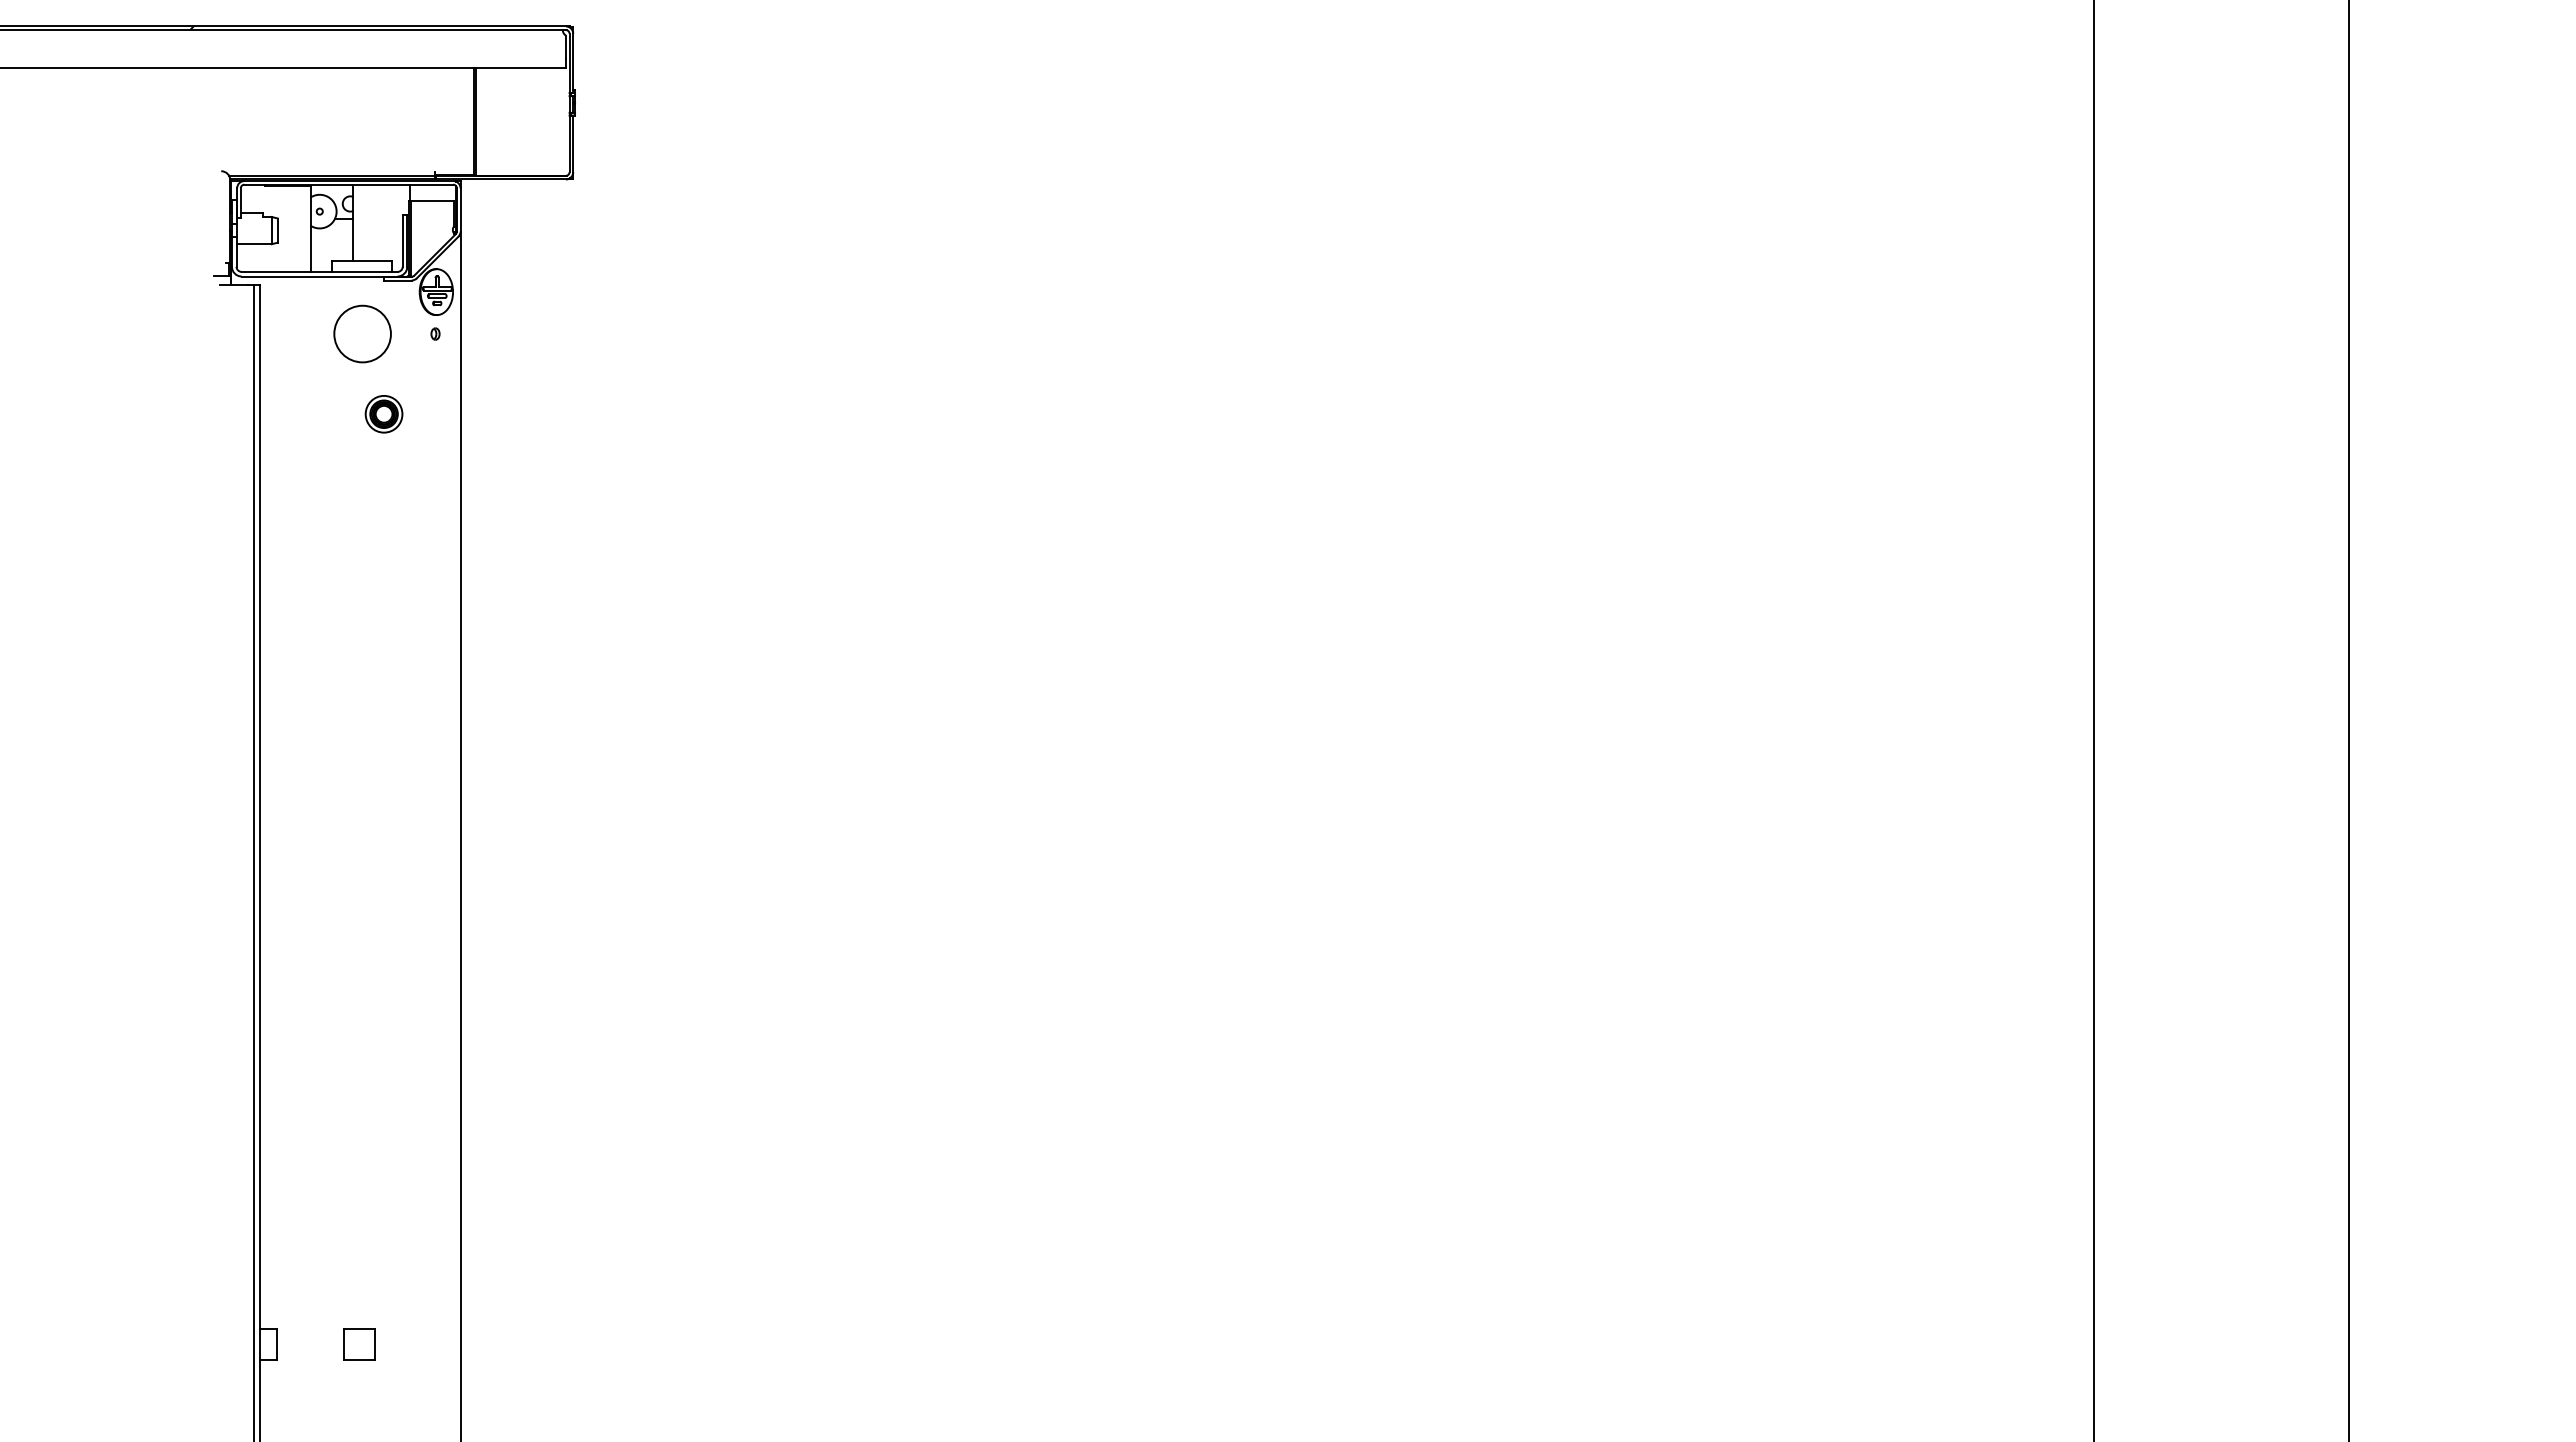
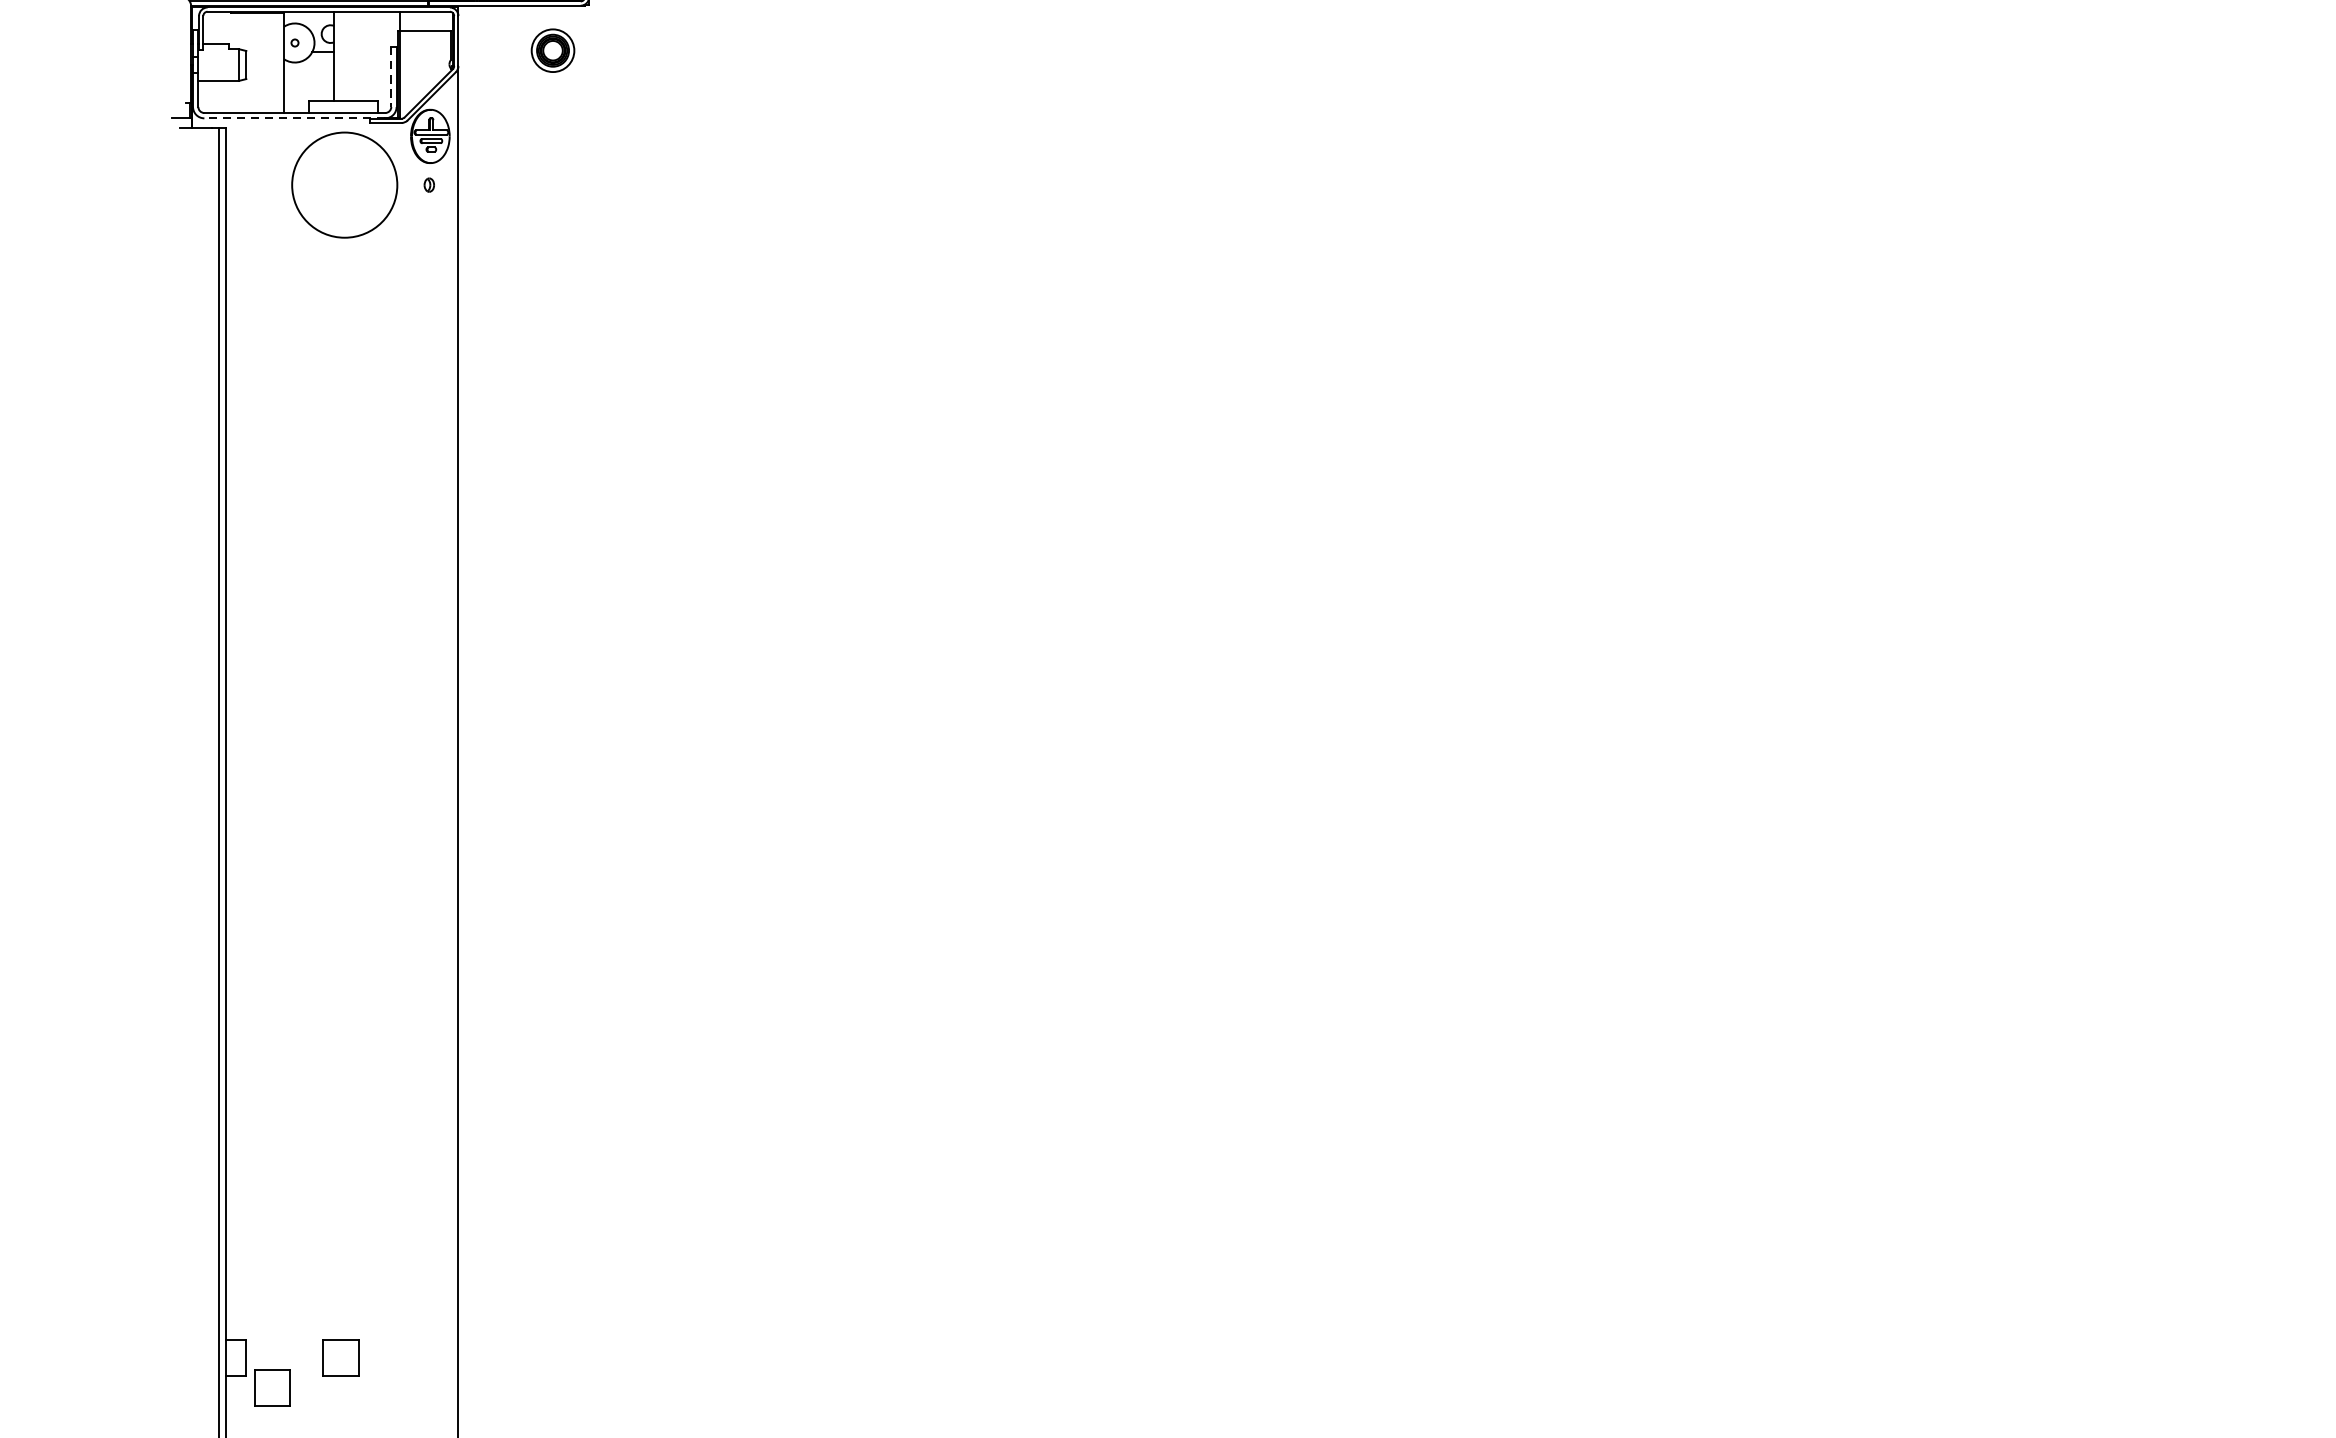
line: (402, 241) -> (391, 77), solid -> dashed
line: (319, 276) -> (294, 118), solid -> dashed
circle: (362, 333) -> (344, 184), size x1.6
part: (383, 414) -> (552, 50), moved
part: (300, 1370) -> (272, 1388), added

